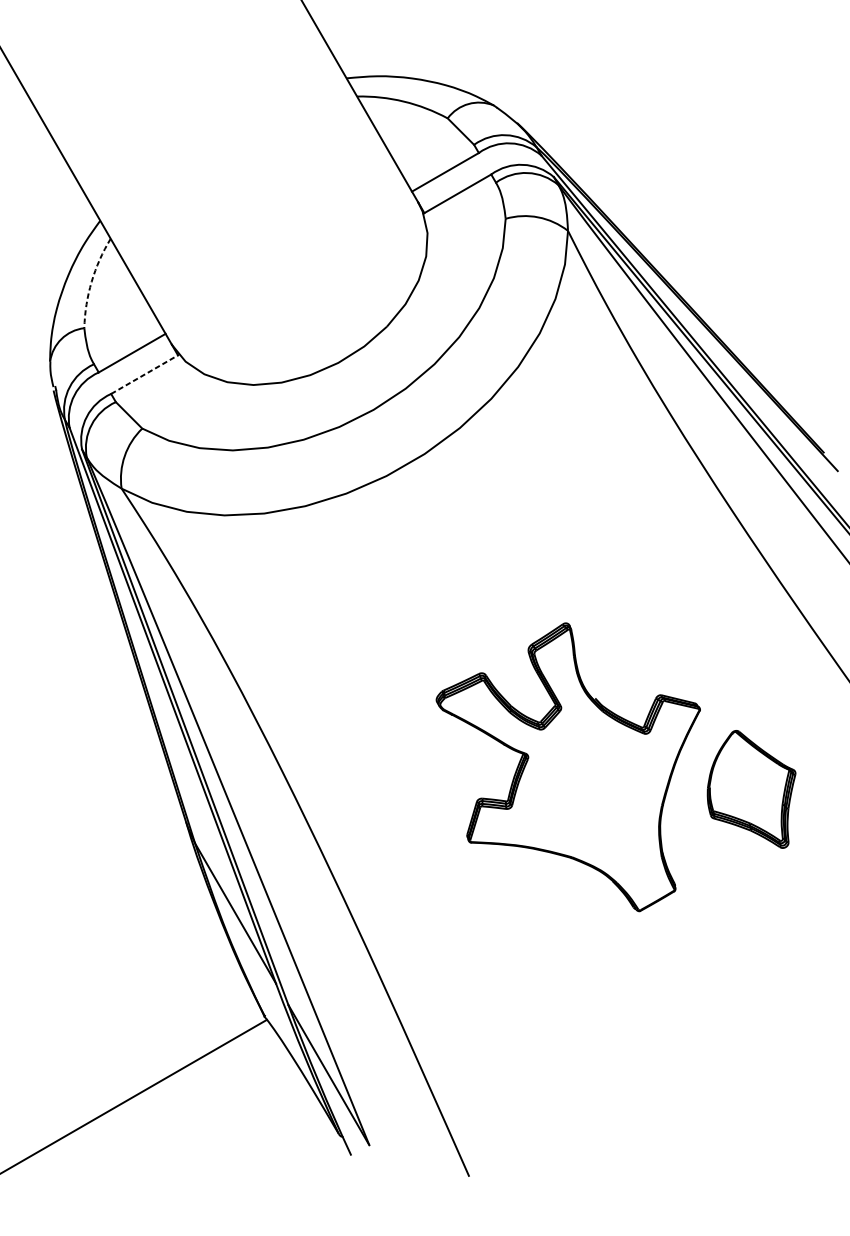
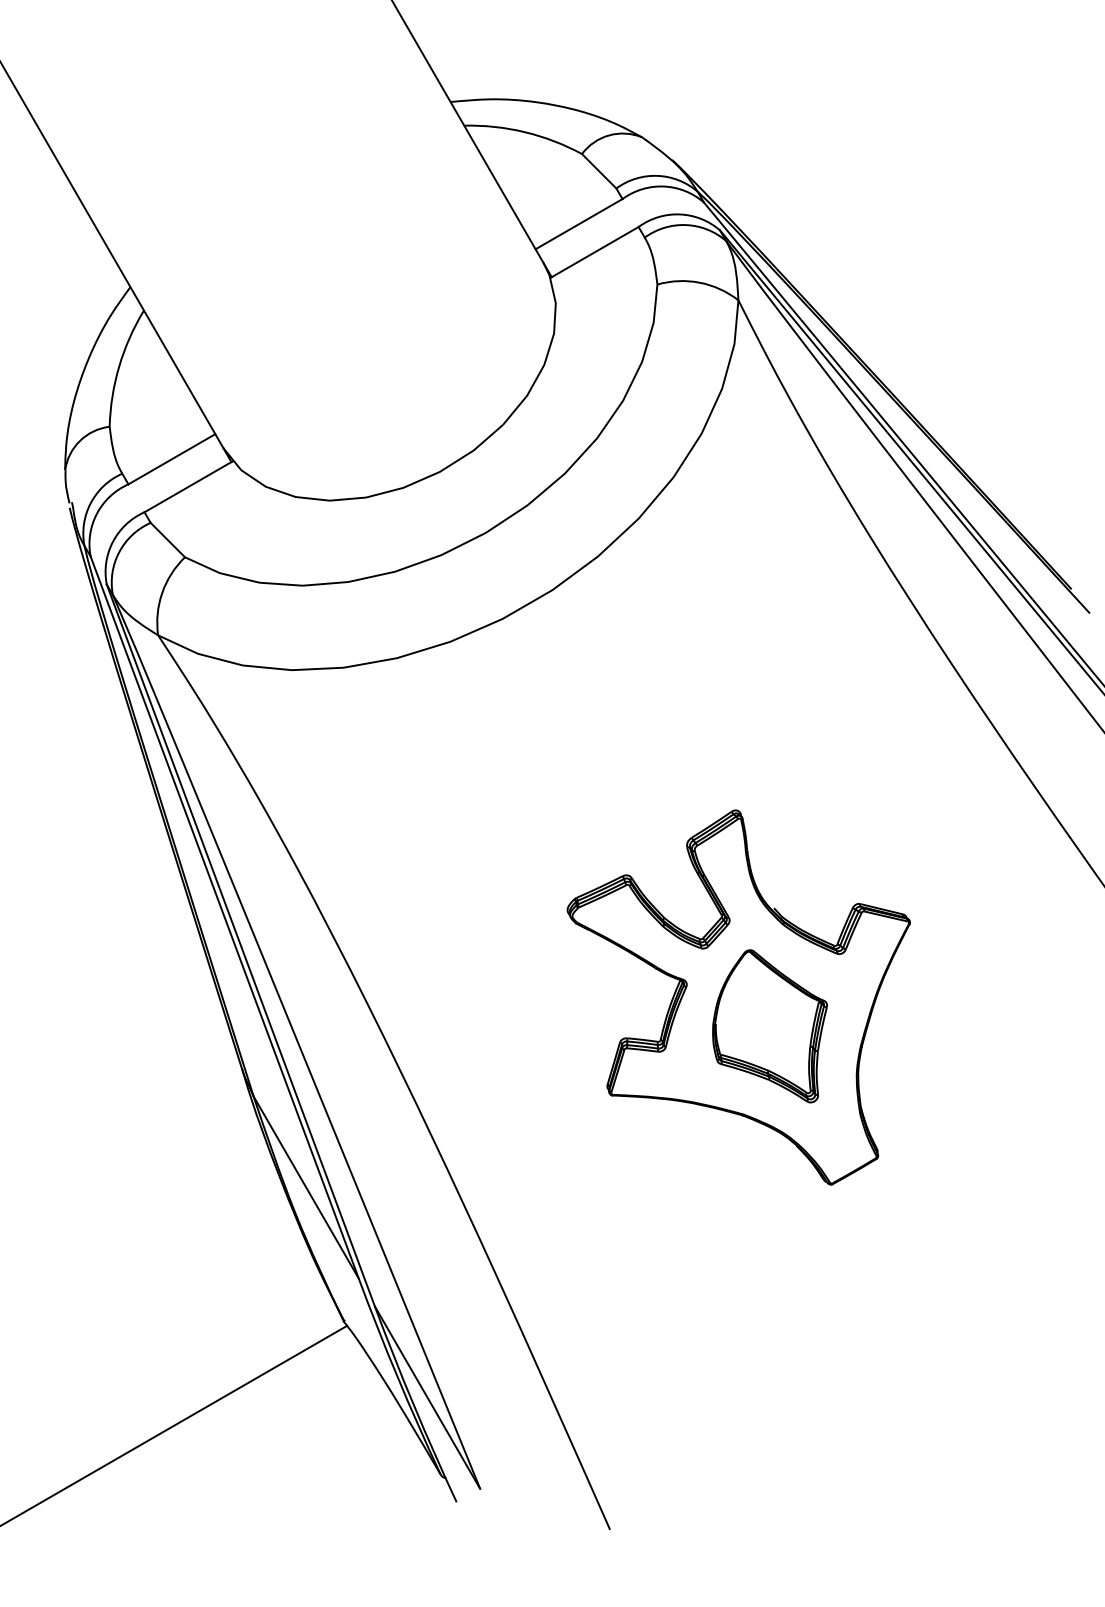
arc: (91, 281) -> (119, 366), dashed -> solid
line: (144, 374) -> (188, 486), dashed -> solid
part: (751, 789) -> (769, 1026), moved

